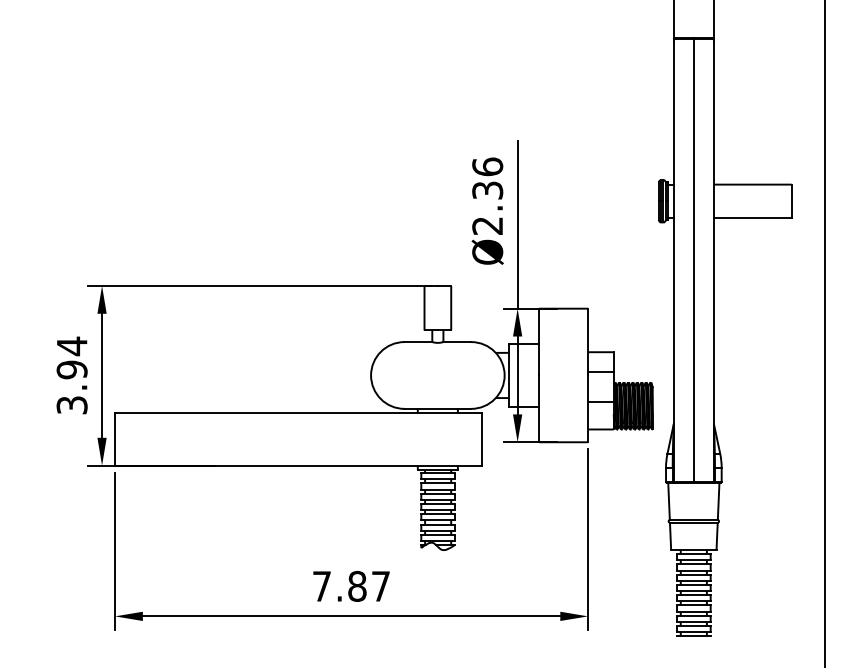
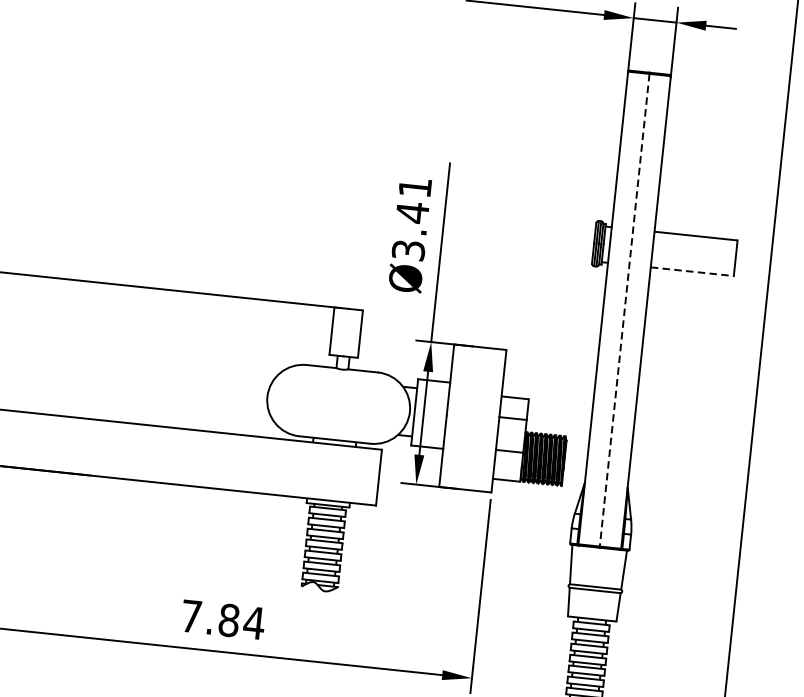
text: (487, 195) -> (411, 217), Ø2.36 -> Ø3.41
line: (752, 218) -> (691, 272), solid -> dashed
line: (693, 260) -> (624, 310), solid -> dashed
text: (380, 586) -> (253, 623), 7.87 -> 7.84

